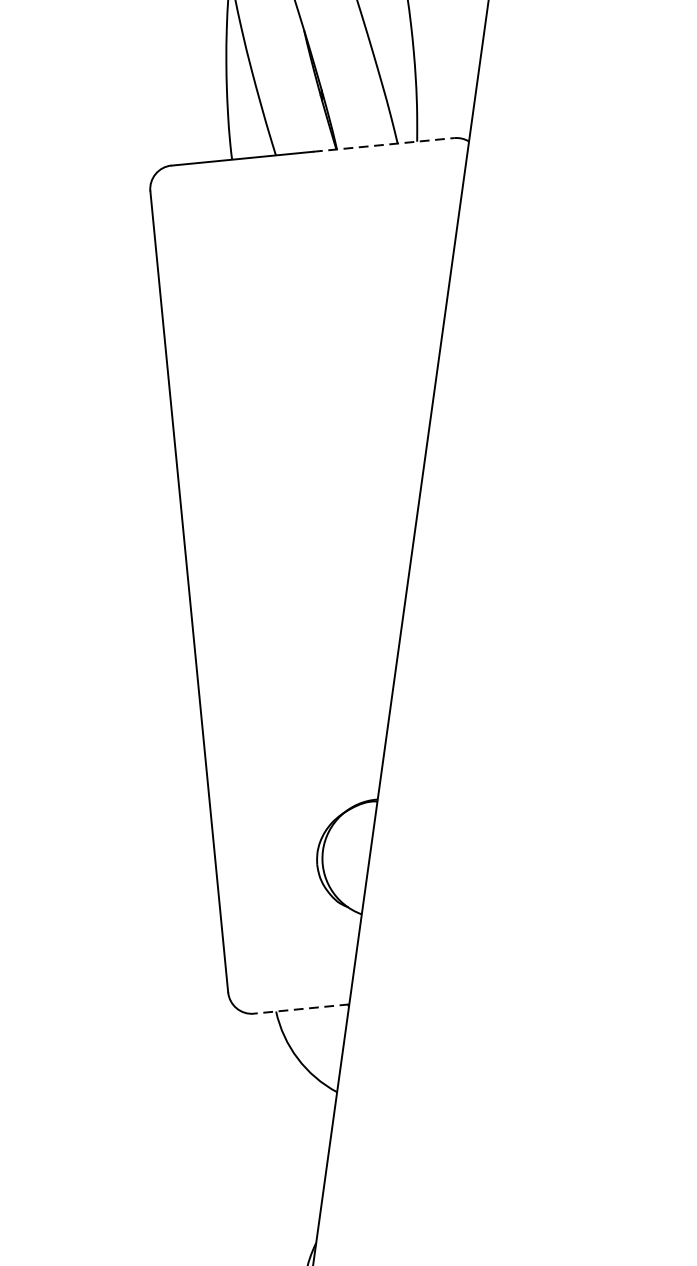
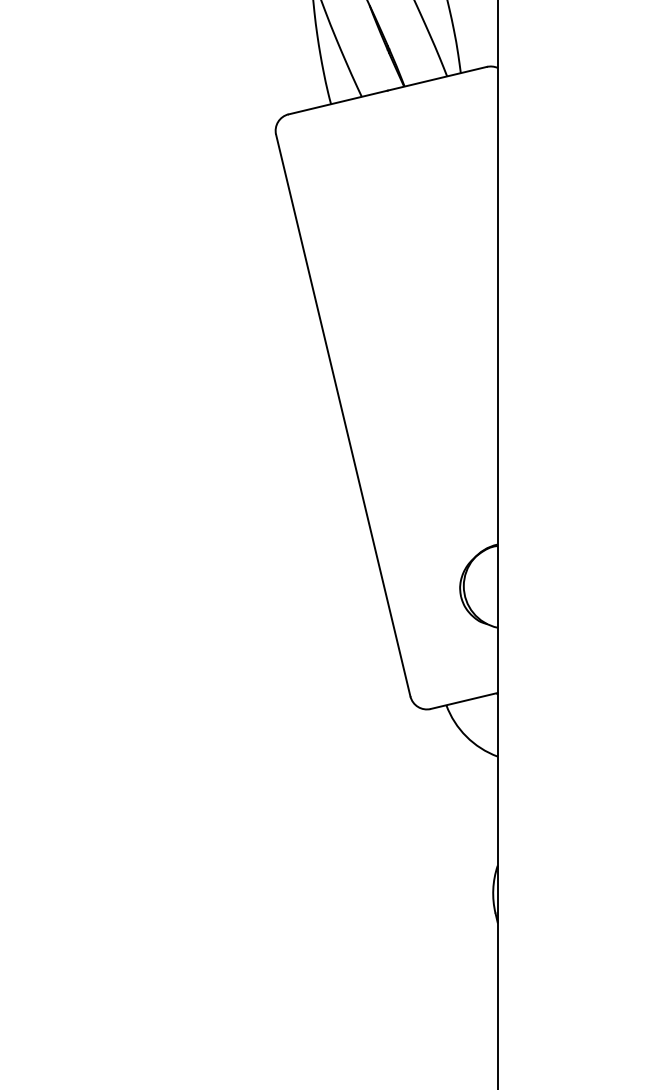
line: (383, 144) -> (437, 78), dashed -> solid
line: (300, 1009) -> (463, 701), dashed -> solid

